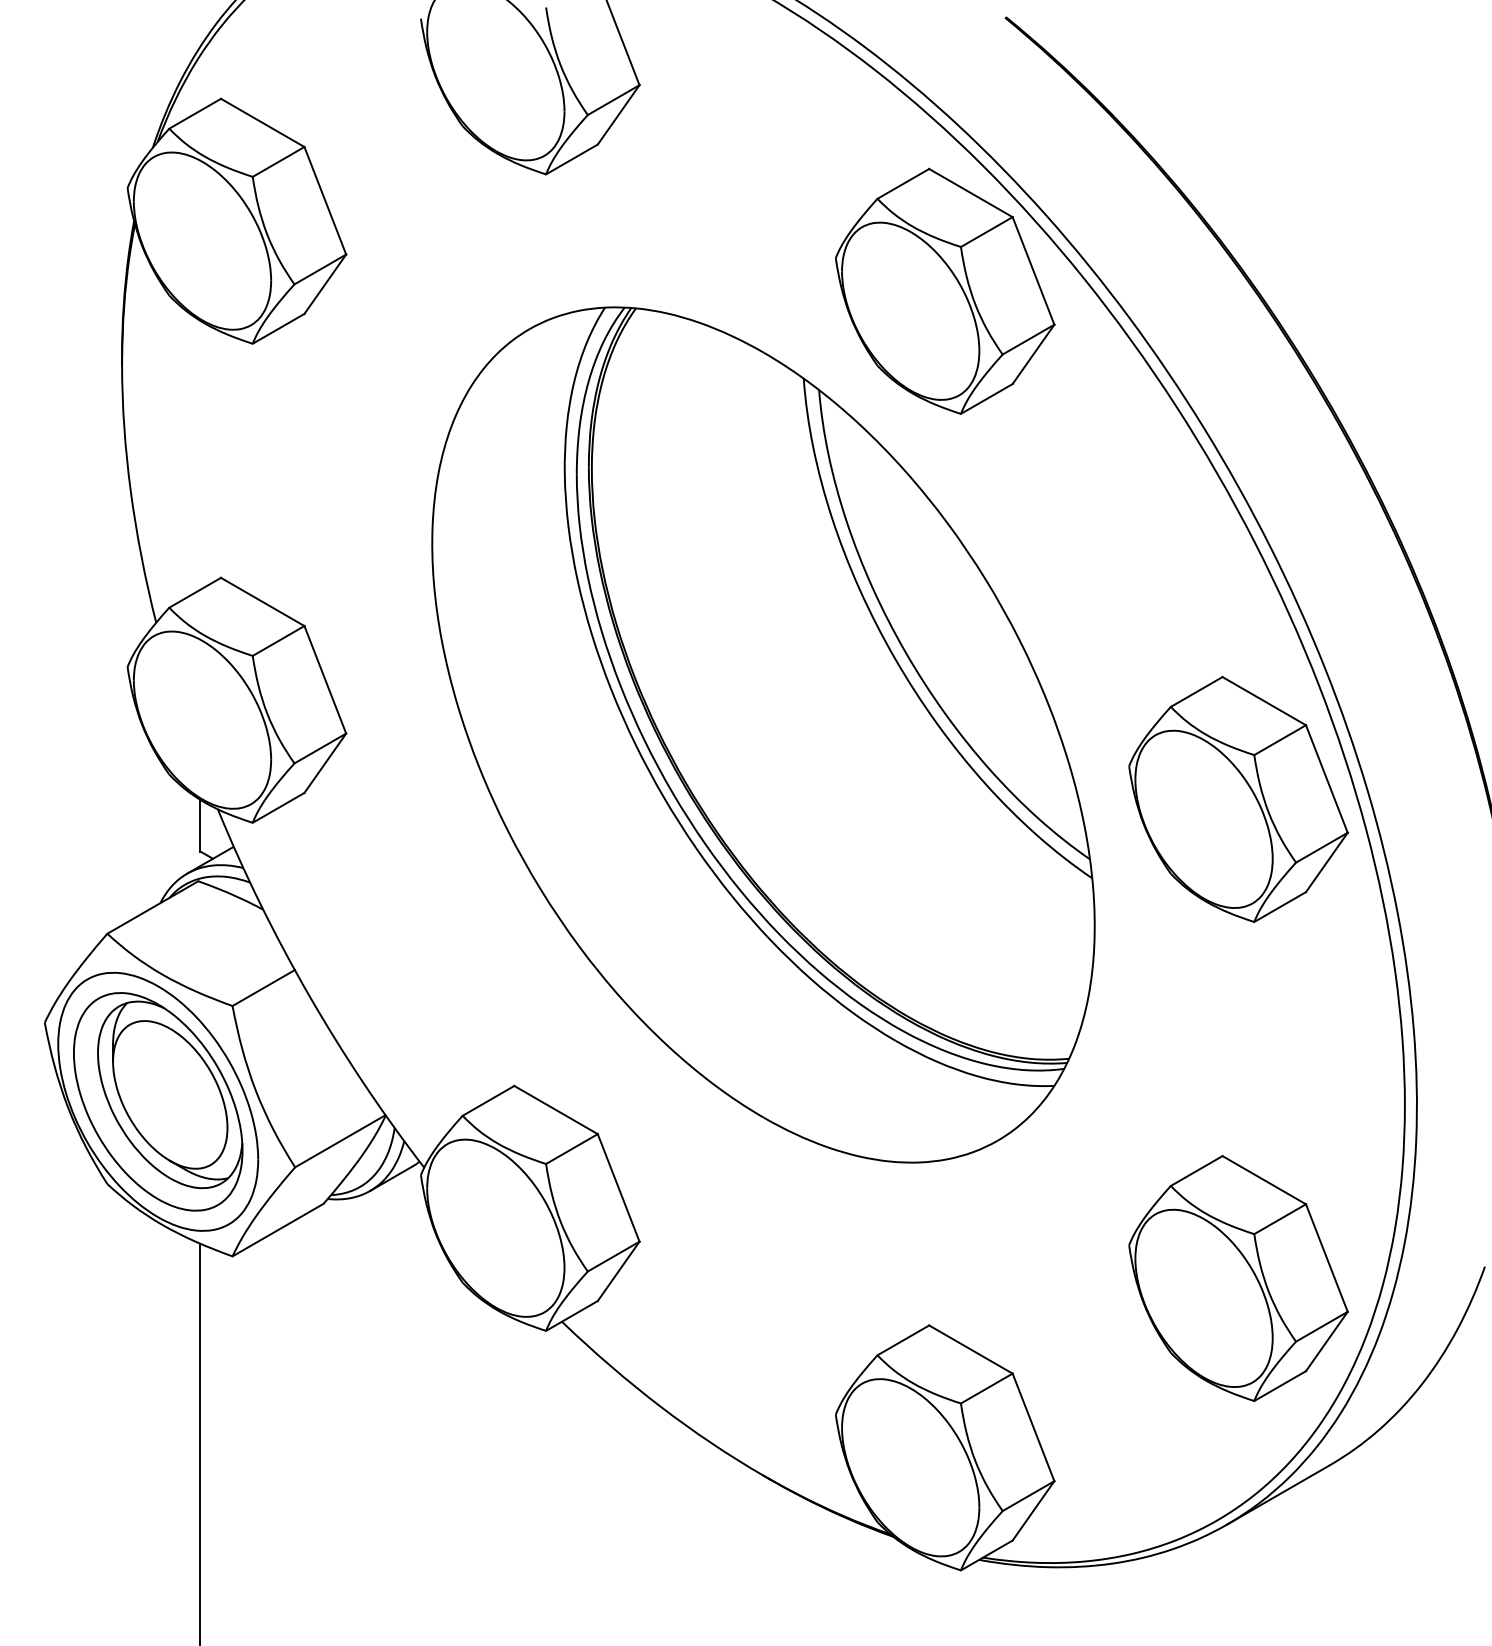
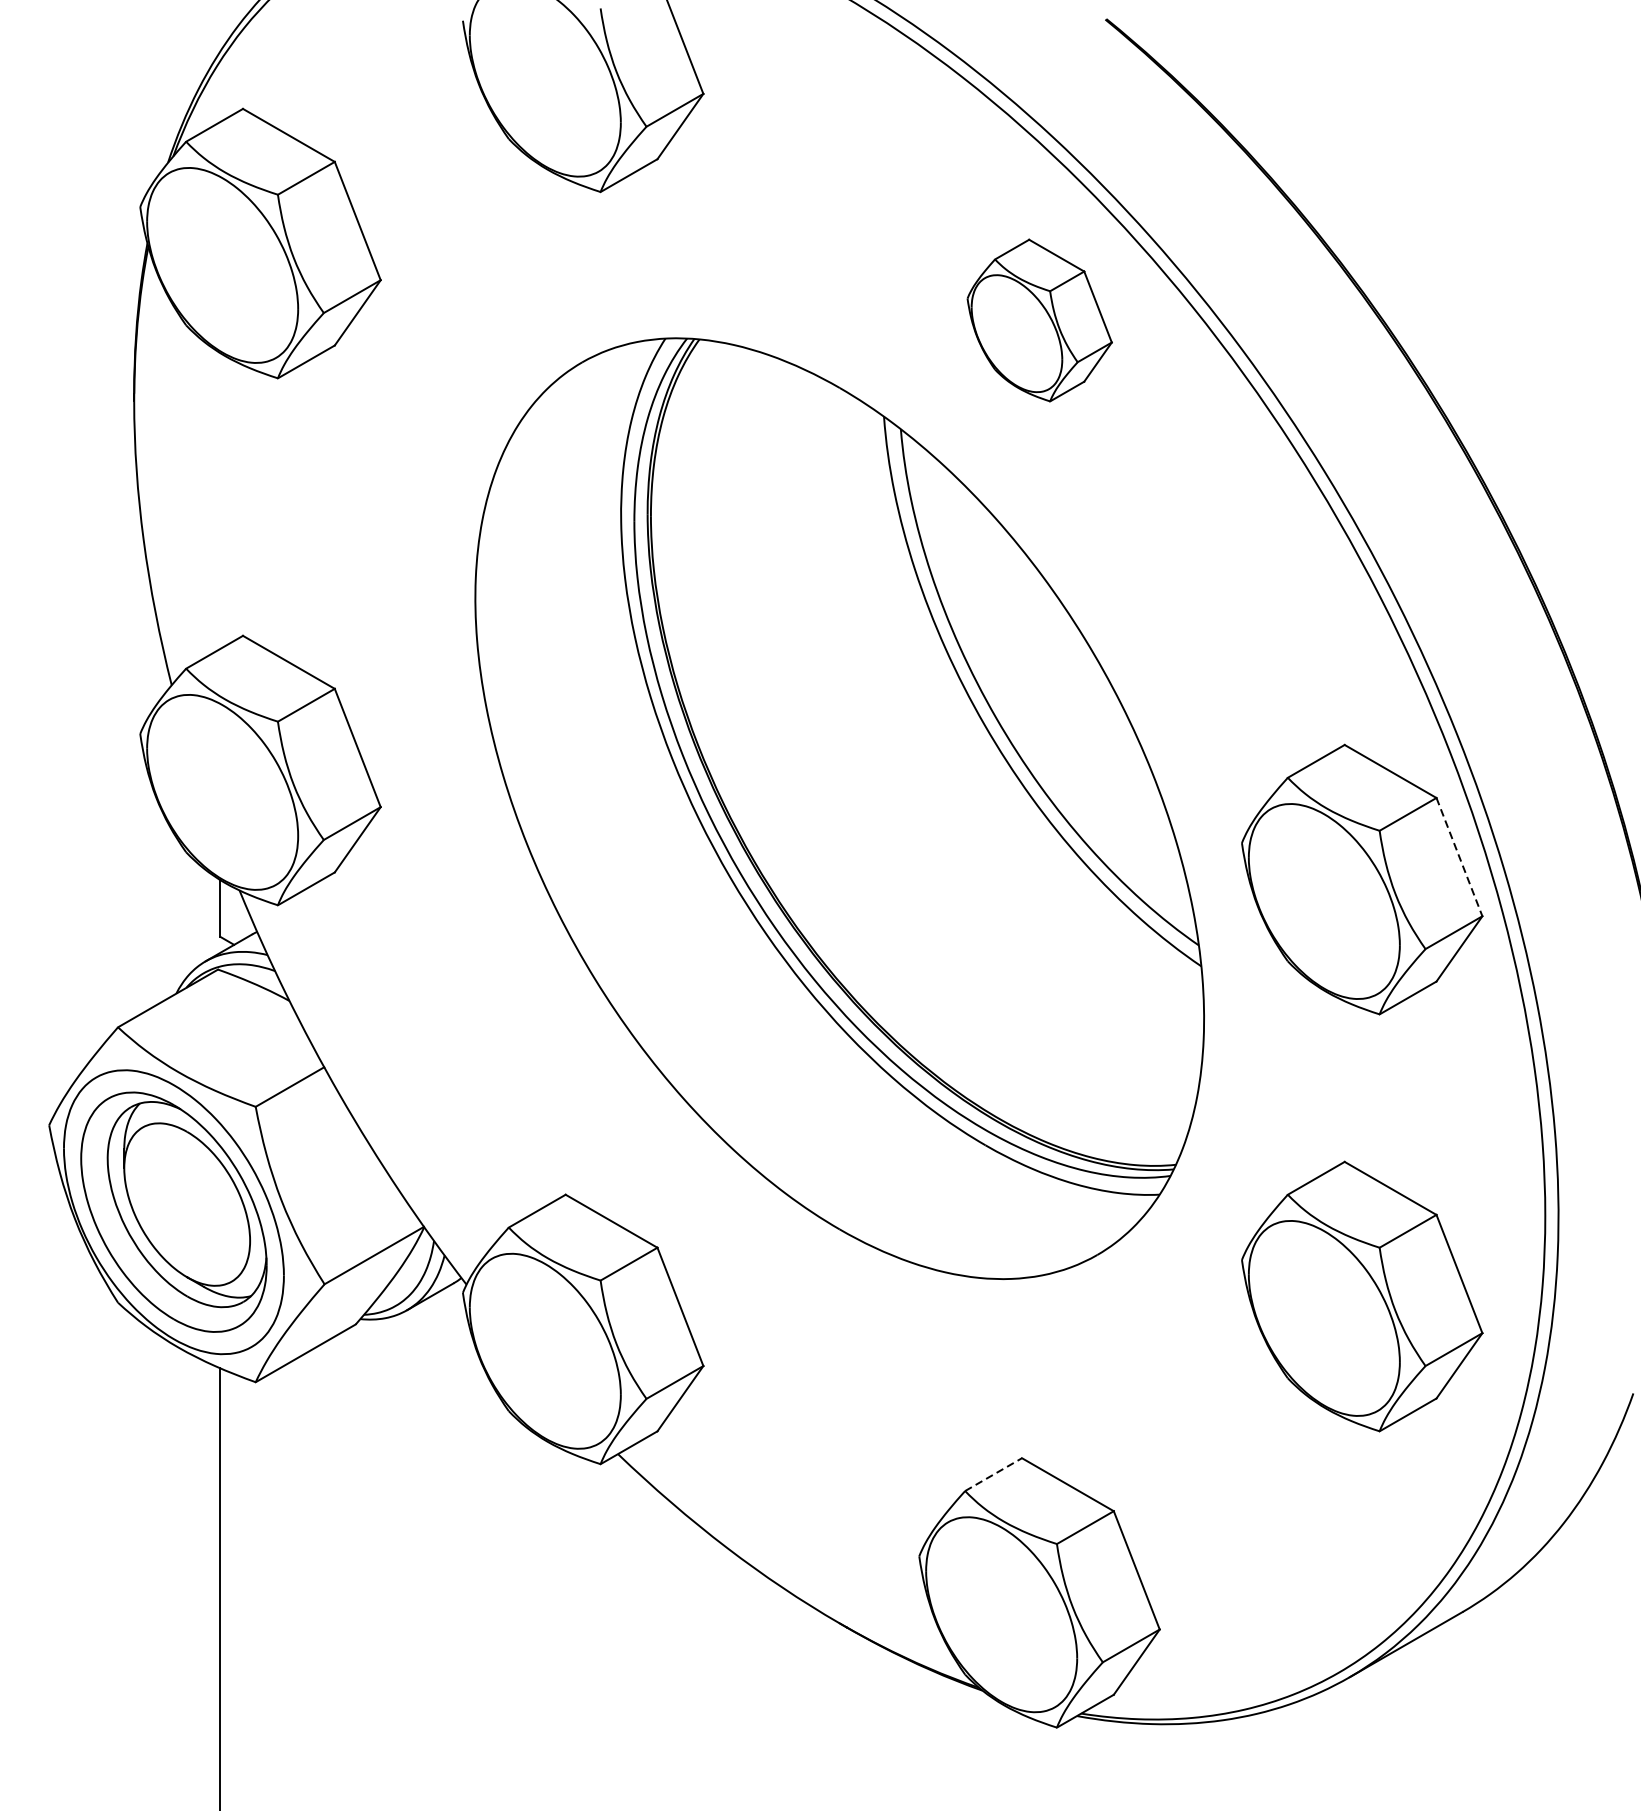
part: (945, 290) -> (1039, 319), size x0.6
line: (1326, 779) -> (1459, 857), solid -> dashed
part: (1238, 1278) -> (1362, 1296), moved
line: (903, 1340) -> (993, 1474), solid -> dashed

